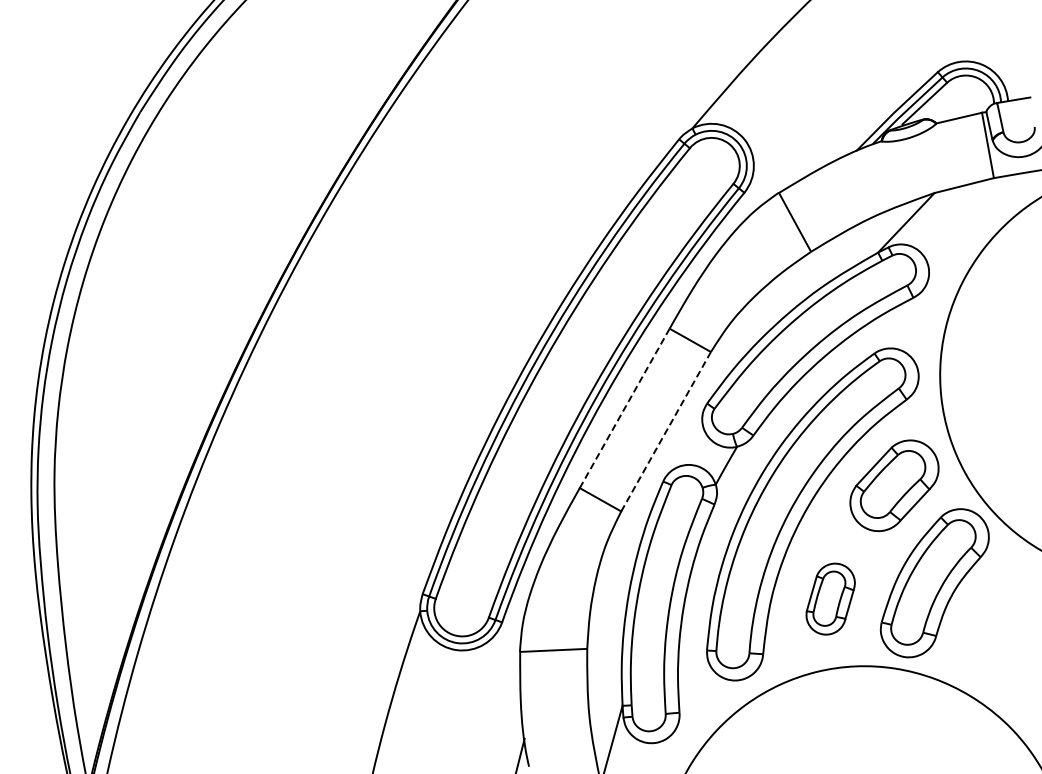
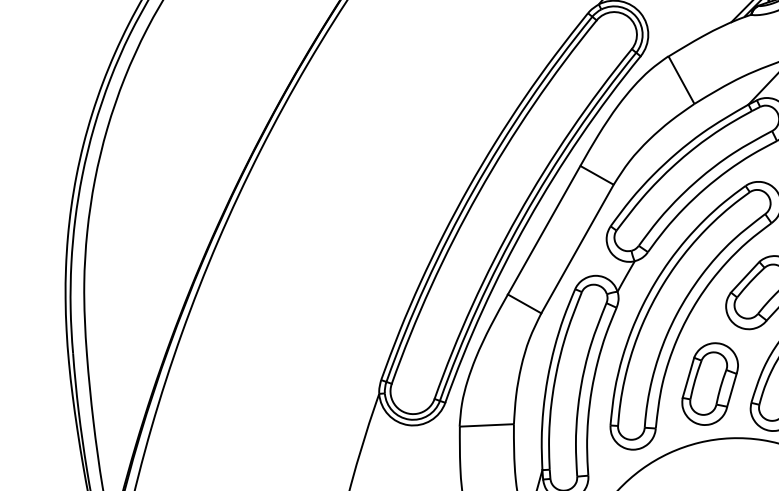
line: (624, 408) -> (543, 230), dashed -> solid
line: (666, 431) -> (577, 248), dashed -> solid
part: (830, 598) -> (710, 383), size x1.43

